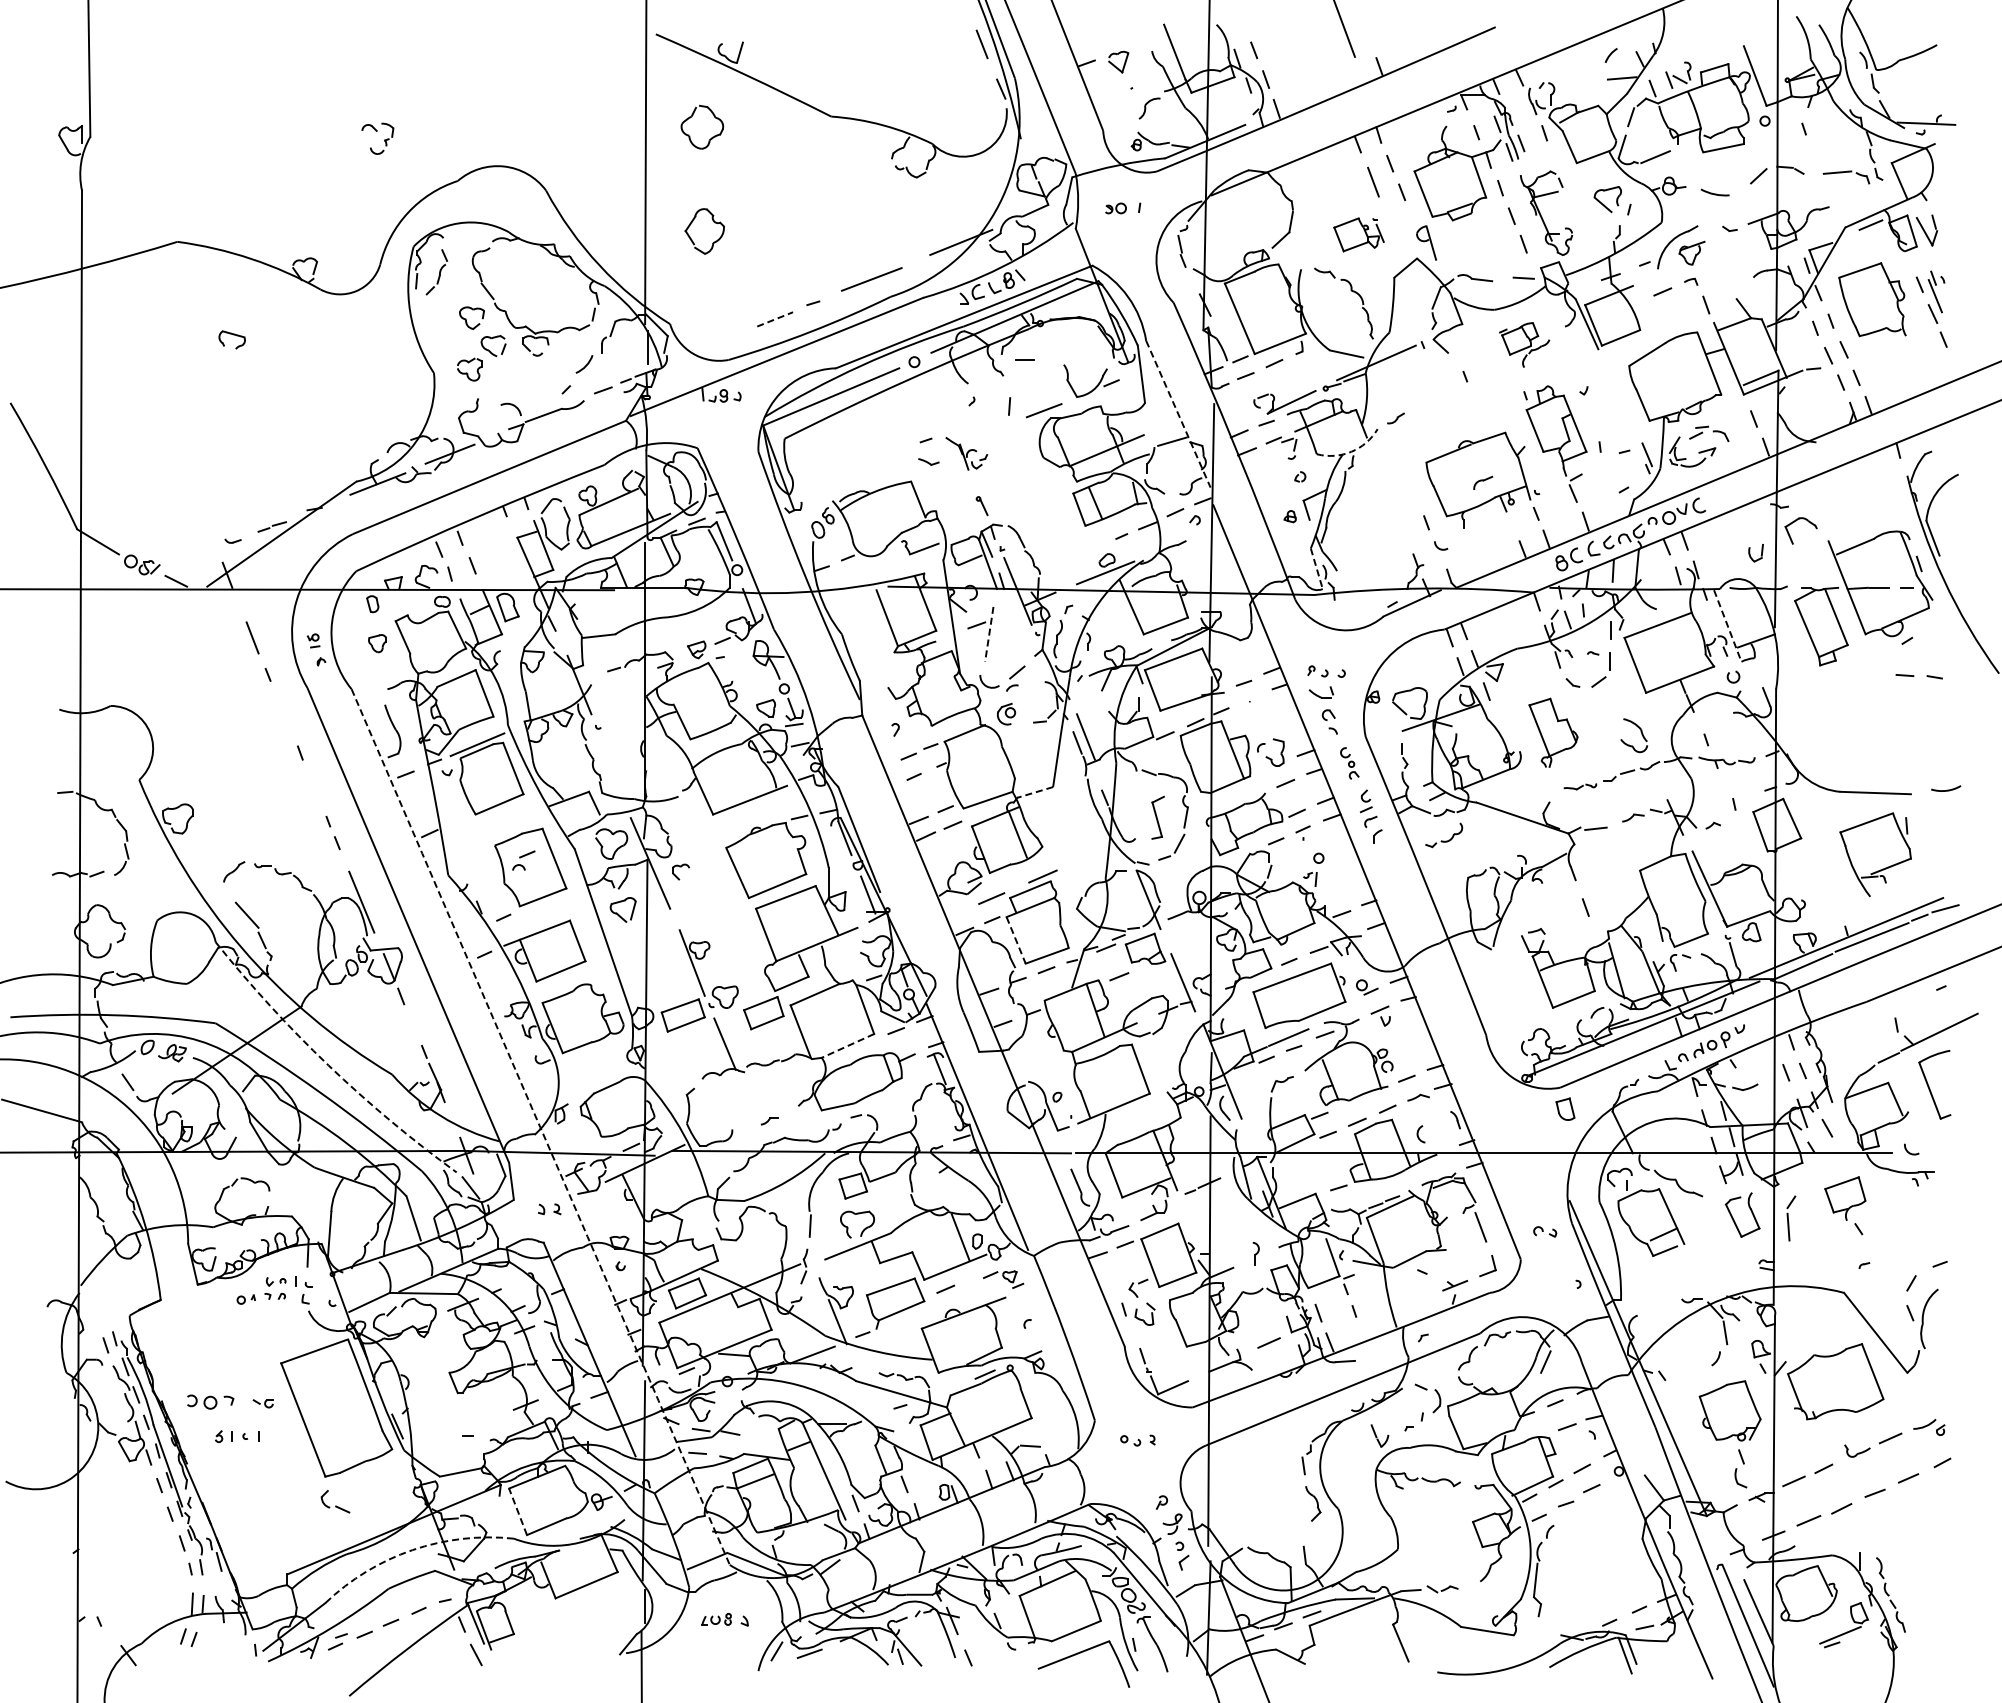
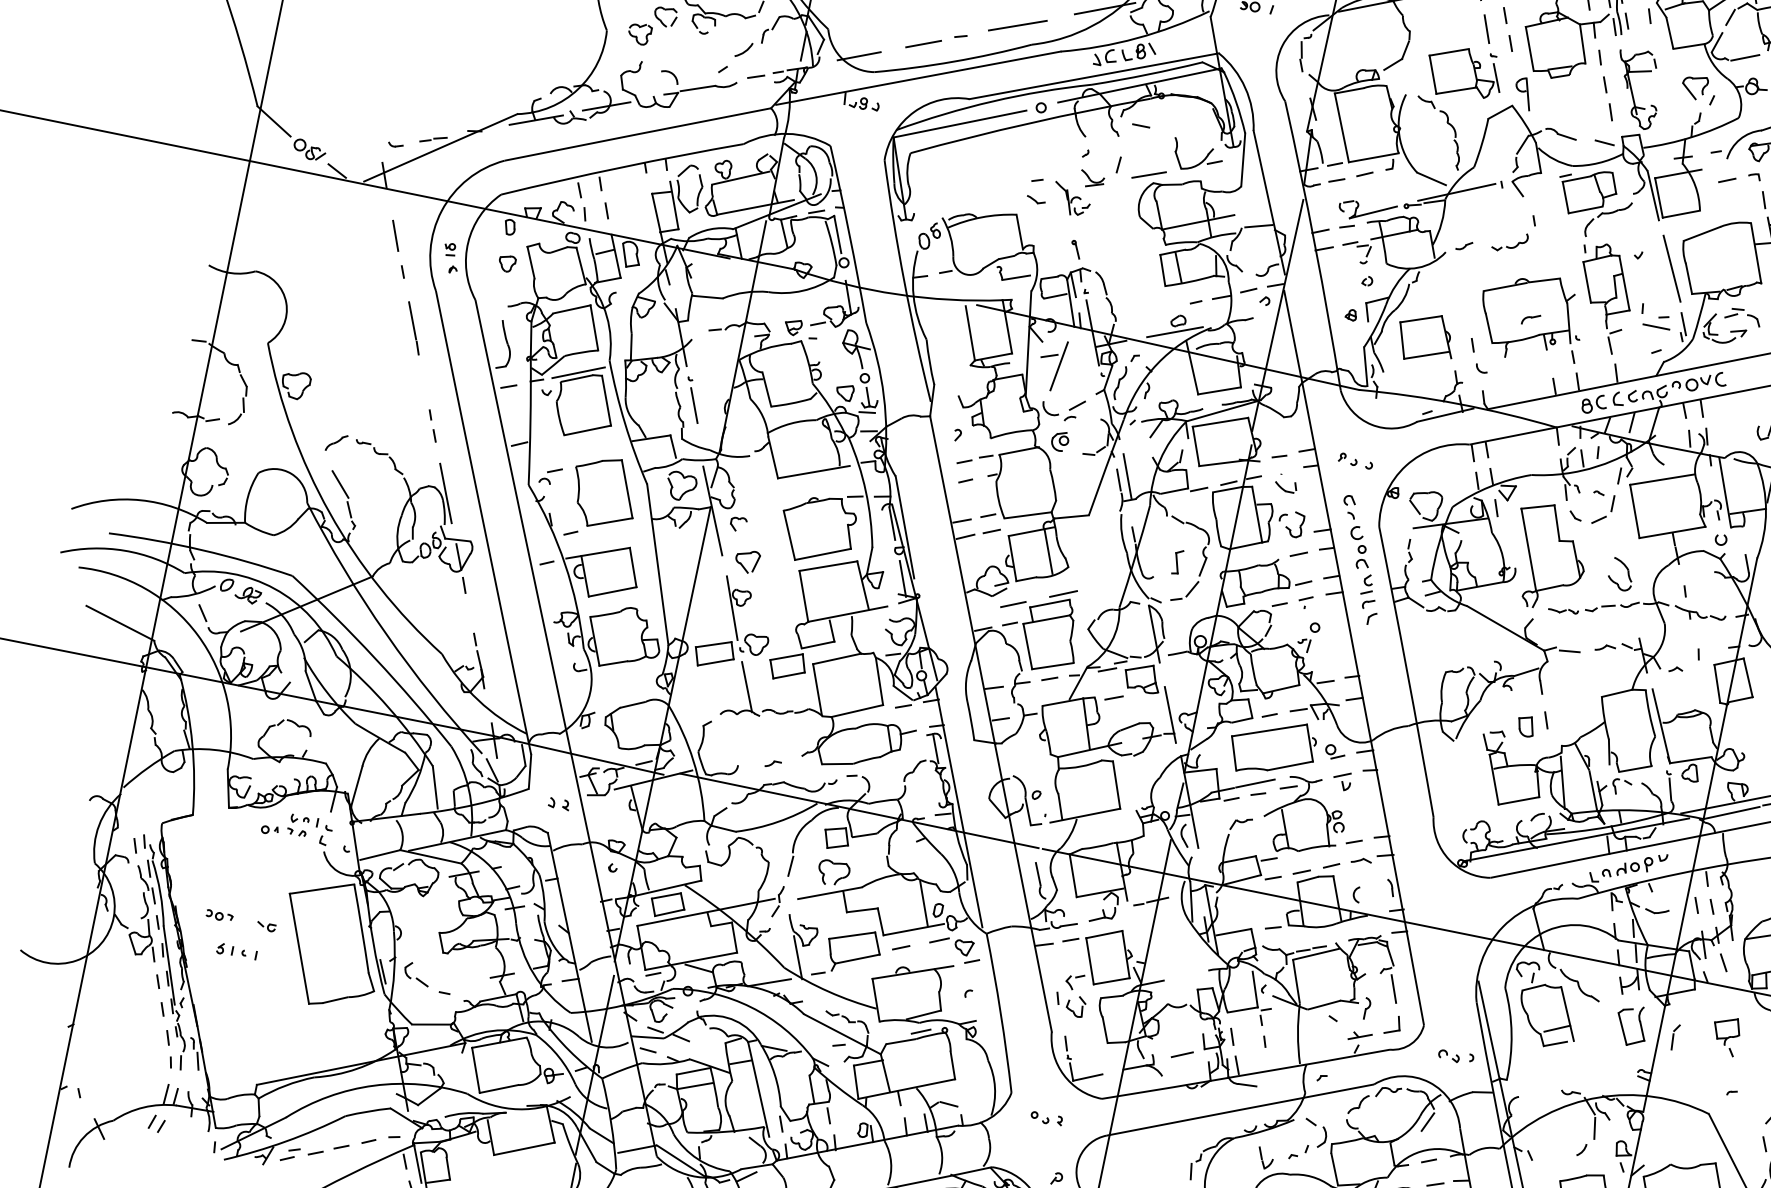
part: (1358, 234) -> (1463, 73), size x1.67
line: (775, 319) -> (923, 44), dashed -> solid
part: (1524, 344) -> (1593, 202), size x1.67
line: (708, 346) -> (858, 56), added
line: (1622, 397) -> (1671, 268), added
line: (1178, 414) -> (1269, 202), dashed -> solid
part: (984, 428) -> (1092, 180), added
arc: (1351, 451) -> (1418, 267), dashed -> solid
line: (1618, 463) -> (1656, 326), added
part: (1375, 525) -> (1426, 338), added
line: (1316, 569) -> (1365, 367), dashed -> solid
line: (1727, 626) -> (1724, 493), dashed -> solid
line: (989, 634) -> (1059, 366), dashed -> solid
part: (1320, 692) -> (1285, 486), moved
line: (288, 724) -> (412, 320), added
part: (1553, 732) -> (1549, 557), size x1.67
line: (607, 754) -> (693, 405), added
part: (1349, 763) -> (1359, 547), size x1.43
line: (1035, 792) -> (1072, 517), dashed -> solid
part: (1157, 818) -> (1177, 562), size x0.62
part: (1444, 835) -> (1510, 242), moved
part: (523, 860) -> (550, 475), moved
part: (622, 909) -> (746, 560), moved
line: (1016, 940) -> (1028, 646), dashed -> solid
line: (847, 1045) -> (856, 710), dashed -> solid
arc: (328, 1065) -> (386, 634), dashed -> solid
part: (1565, 1108) -> (1526, 725), moved
arc: (540, 1127) -> (565, 728), dashed -> solid
part: (1844, 1205) -> (1725, 1035), size x0.71
part: (1791, 1217) -> (1675, 1036), size x0.62
part: (1545, 1231) -> (1449, 1055), moved
part: (1255, 1253) -> (1366, 1008), moved
part: (1003, 1279) -> (954, 949), size x1.43
part: (211, 1402) -> (219, 916), size x0.62
part: (335, 1501) -> (417, 973), moved
line: (518, 1511) -> (476, 1070), dashed -> solid
arc: (412, 1550) -> (373, 1086), dashed -> solid

